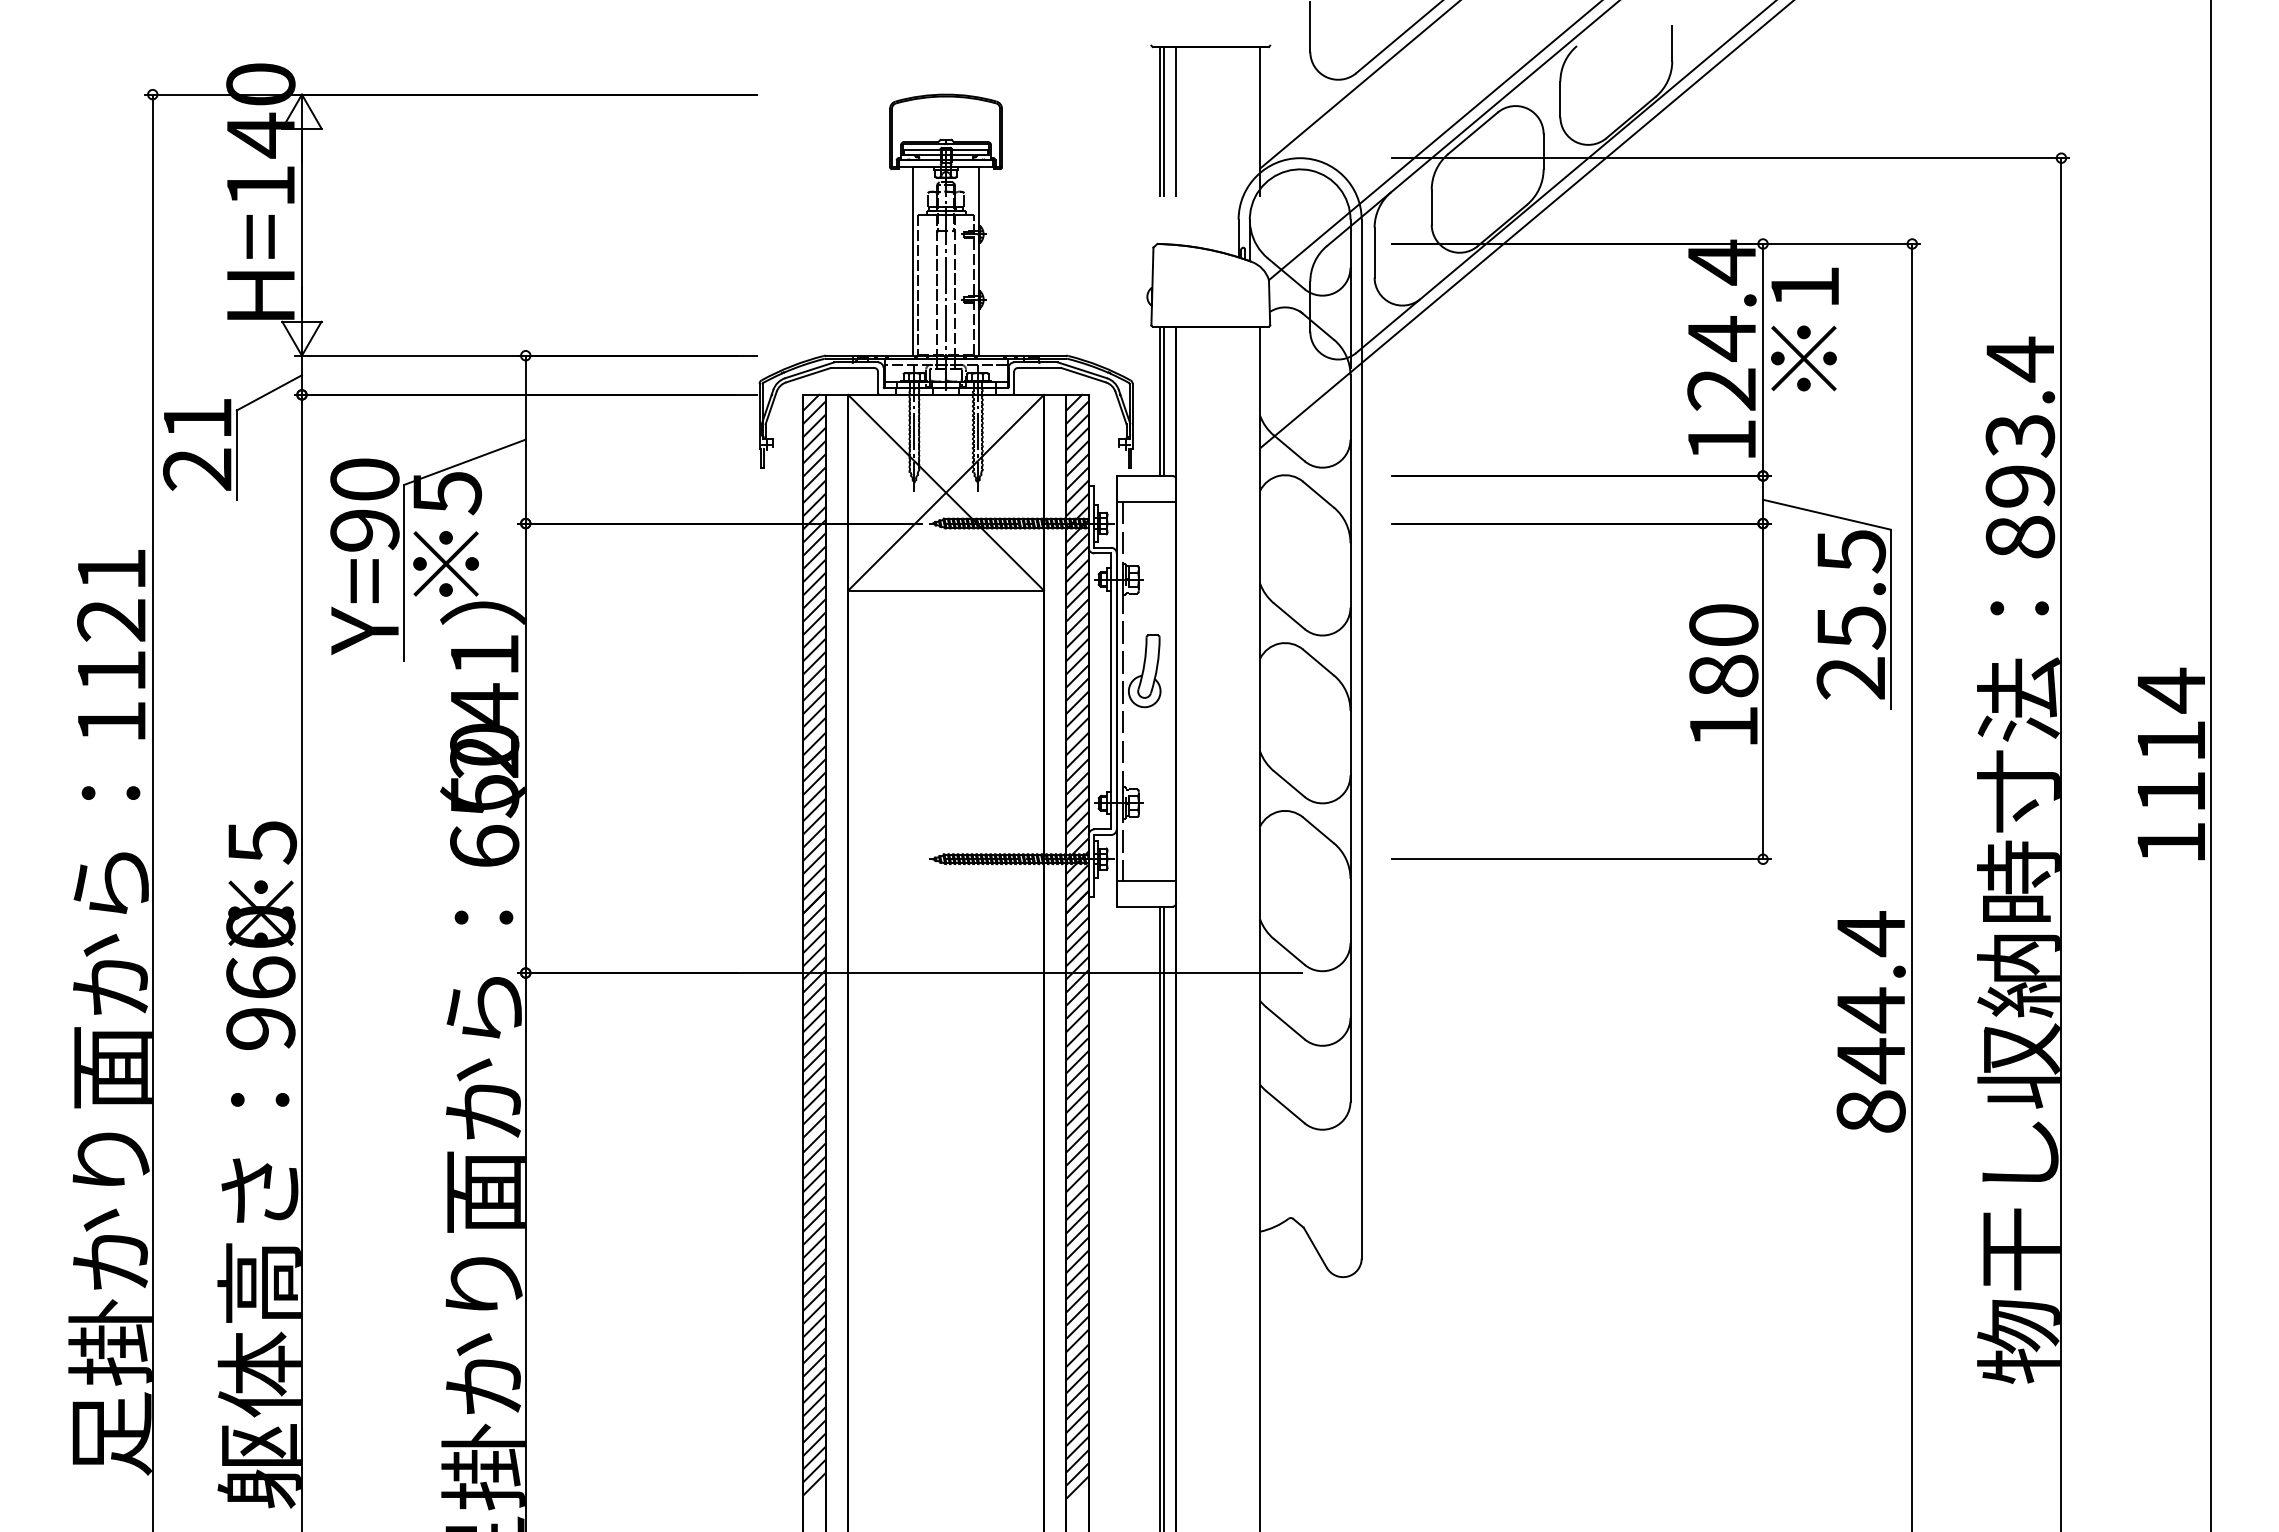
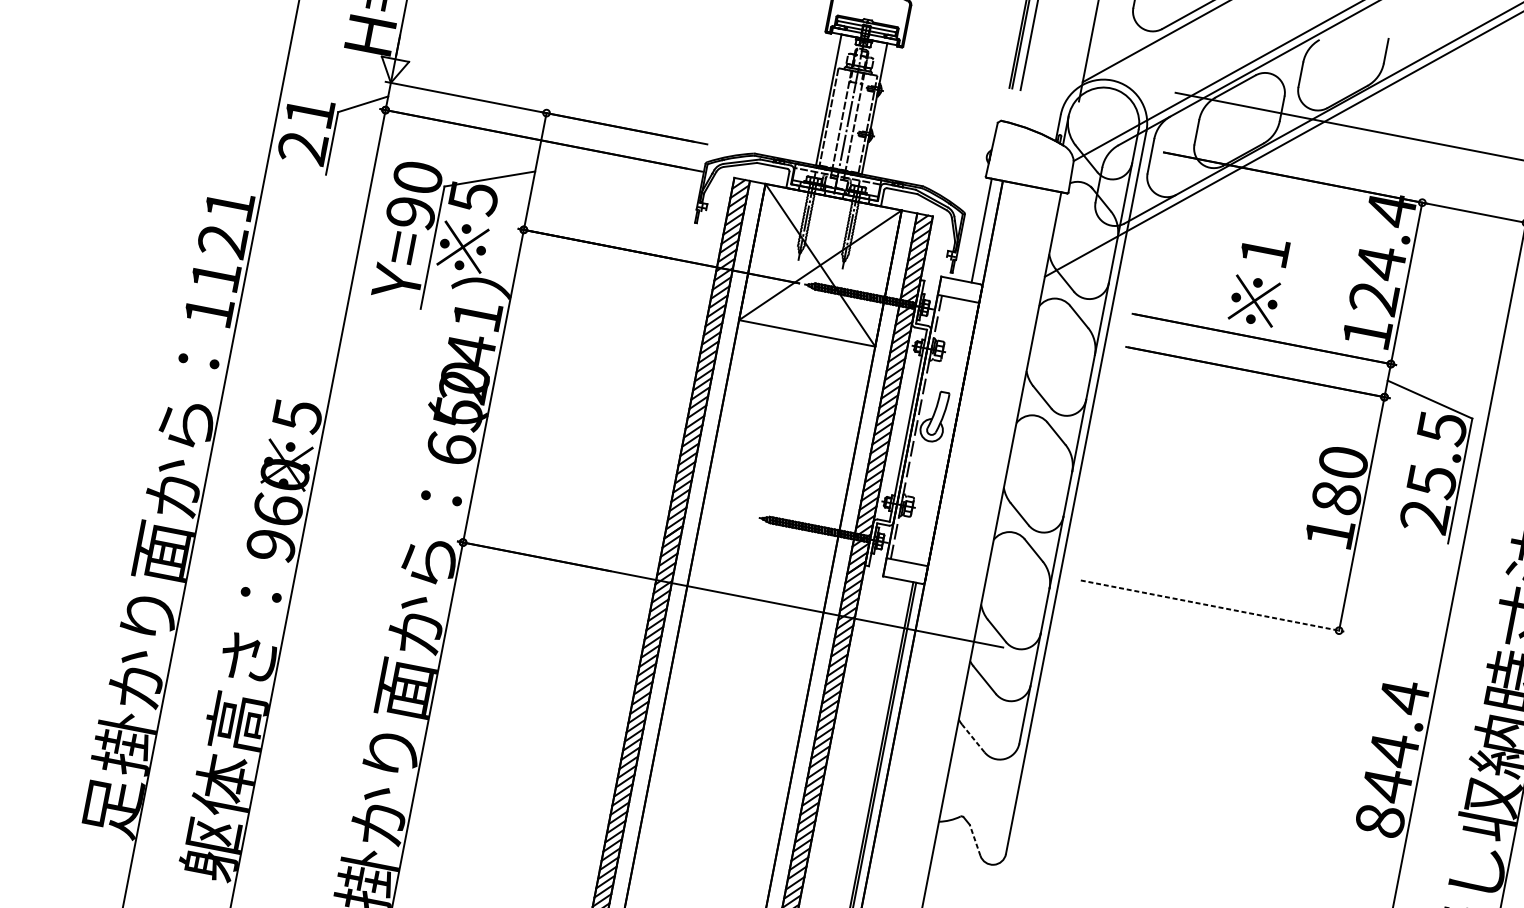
text: (1804, 329) -> (1258, 280), moved
line: (1164, 400) -> (984, 230), removed
line: (1581, 859) -> (1212, 606), solid -> dashed
line: (1285, 1107) -> (973, 738), solid -> dashed
line: (1315, 1247) -> (975, 840), solid -> dashed

